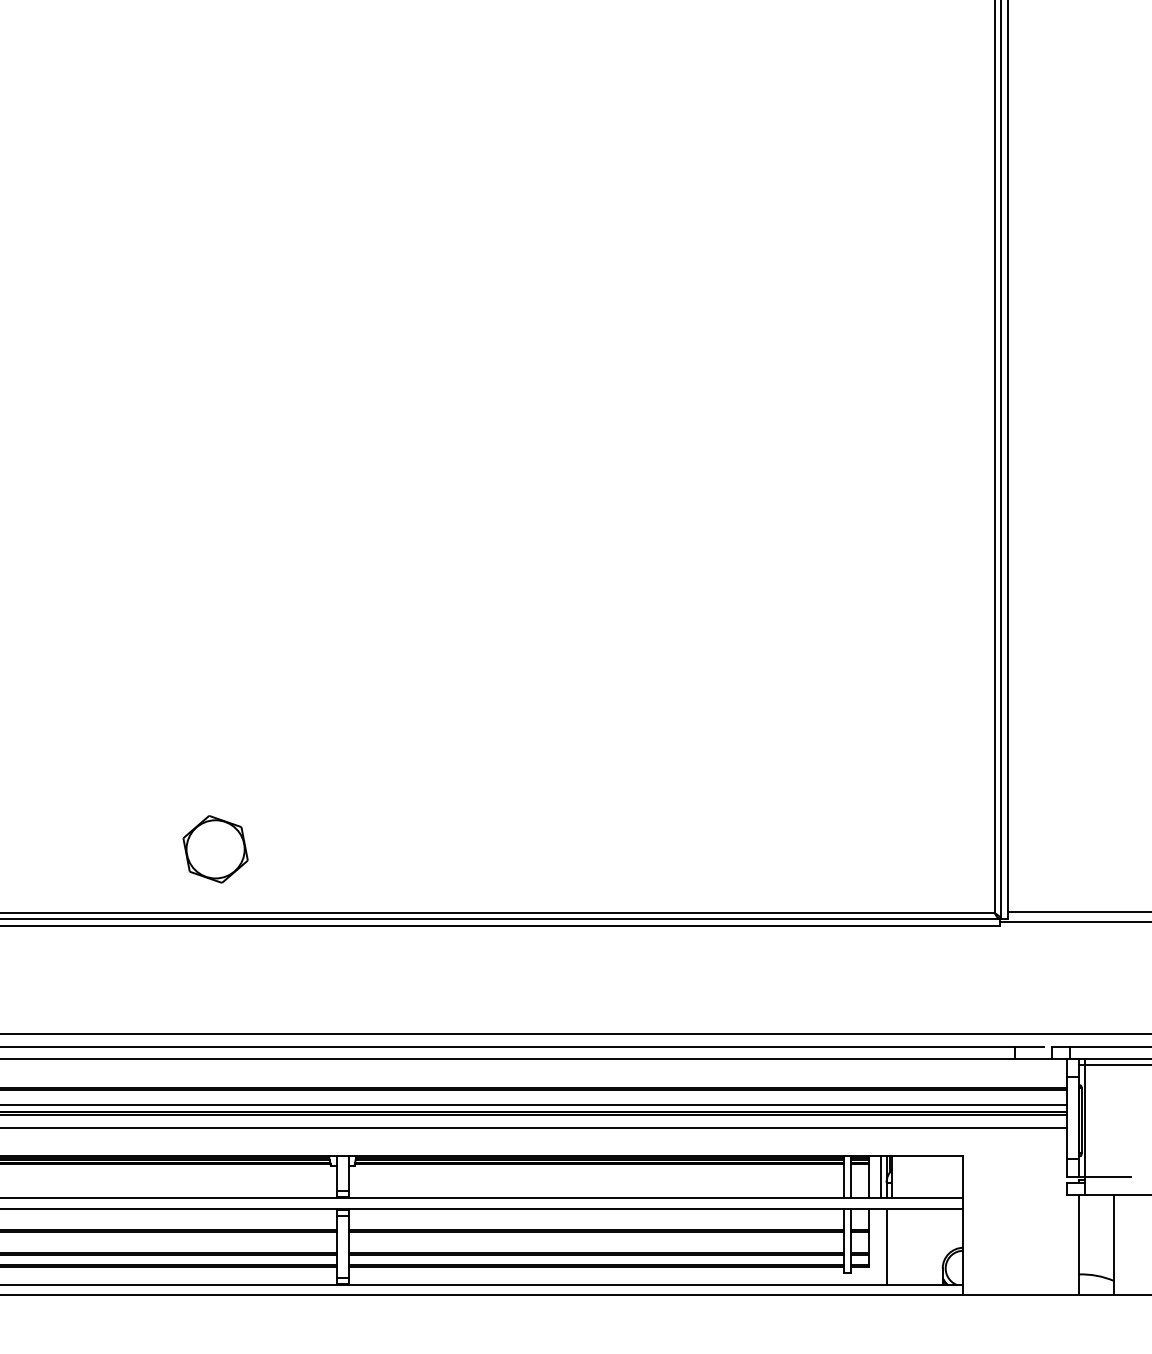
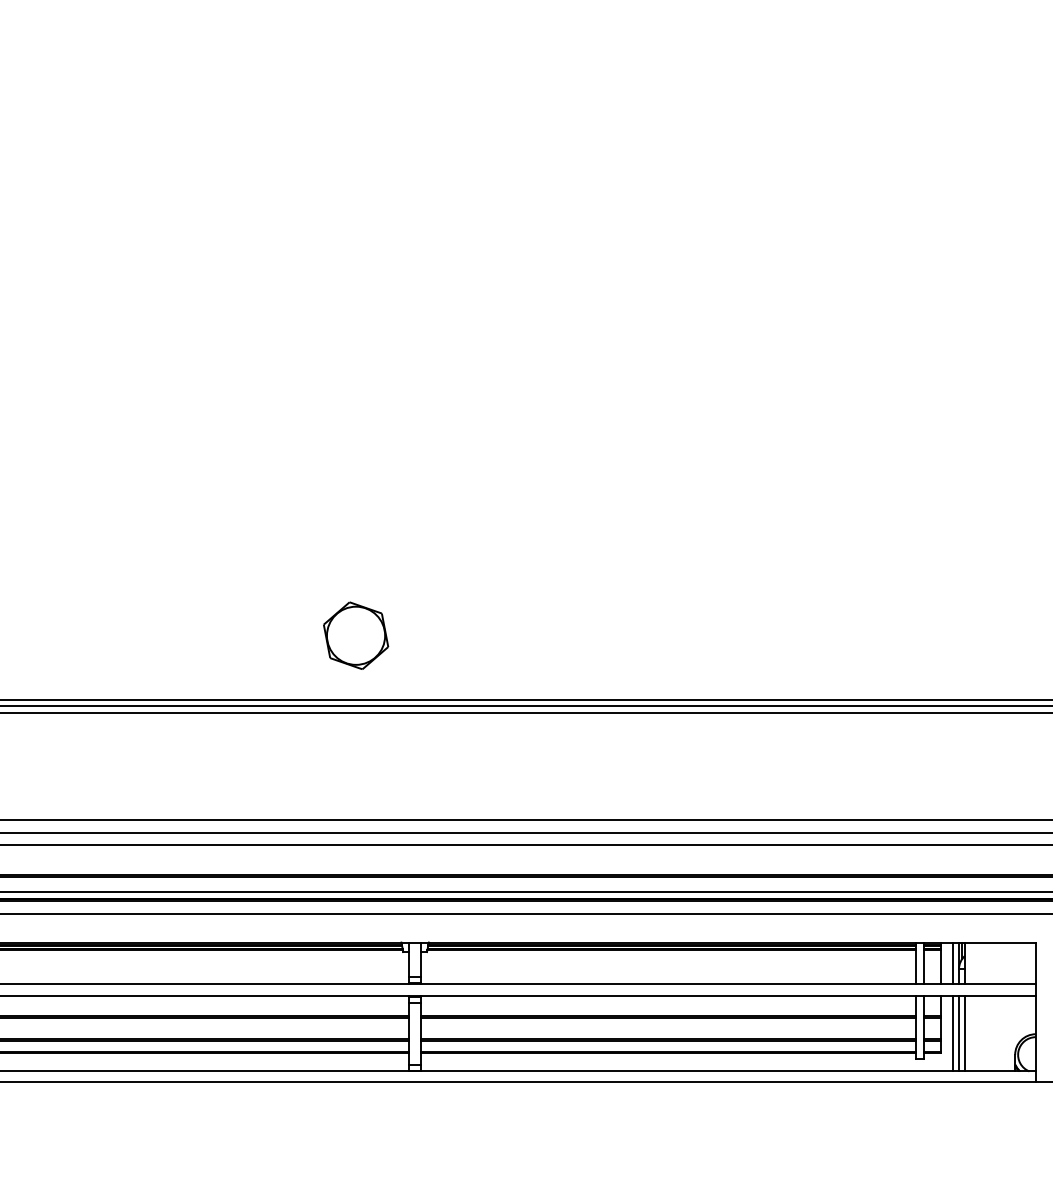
part: (215, 849) -> (355, 635), moved
line: (880, 1247) -> (952, 1033), added
line: (892, 1247) -> (964, 1033), added

